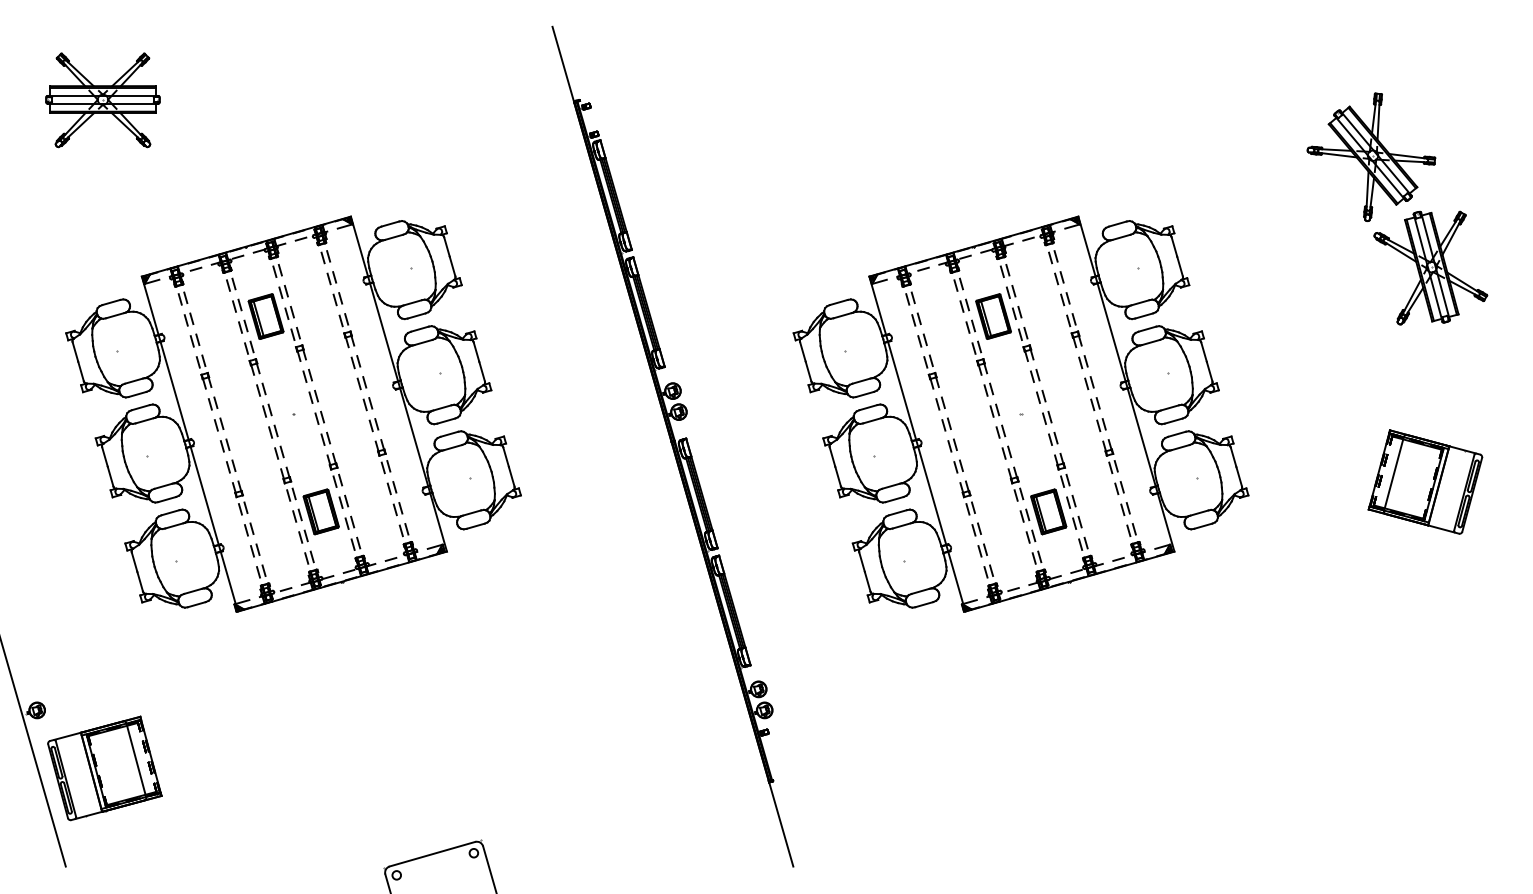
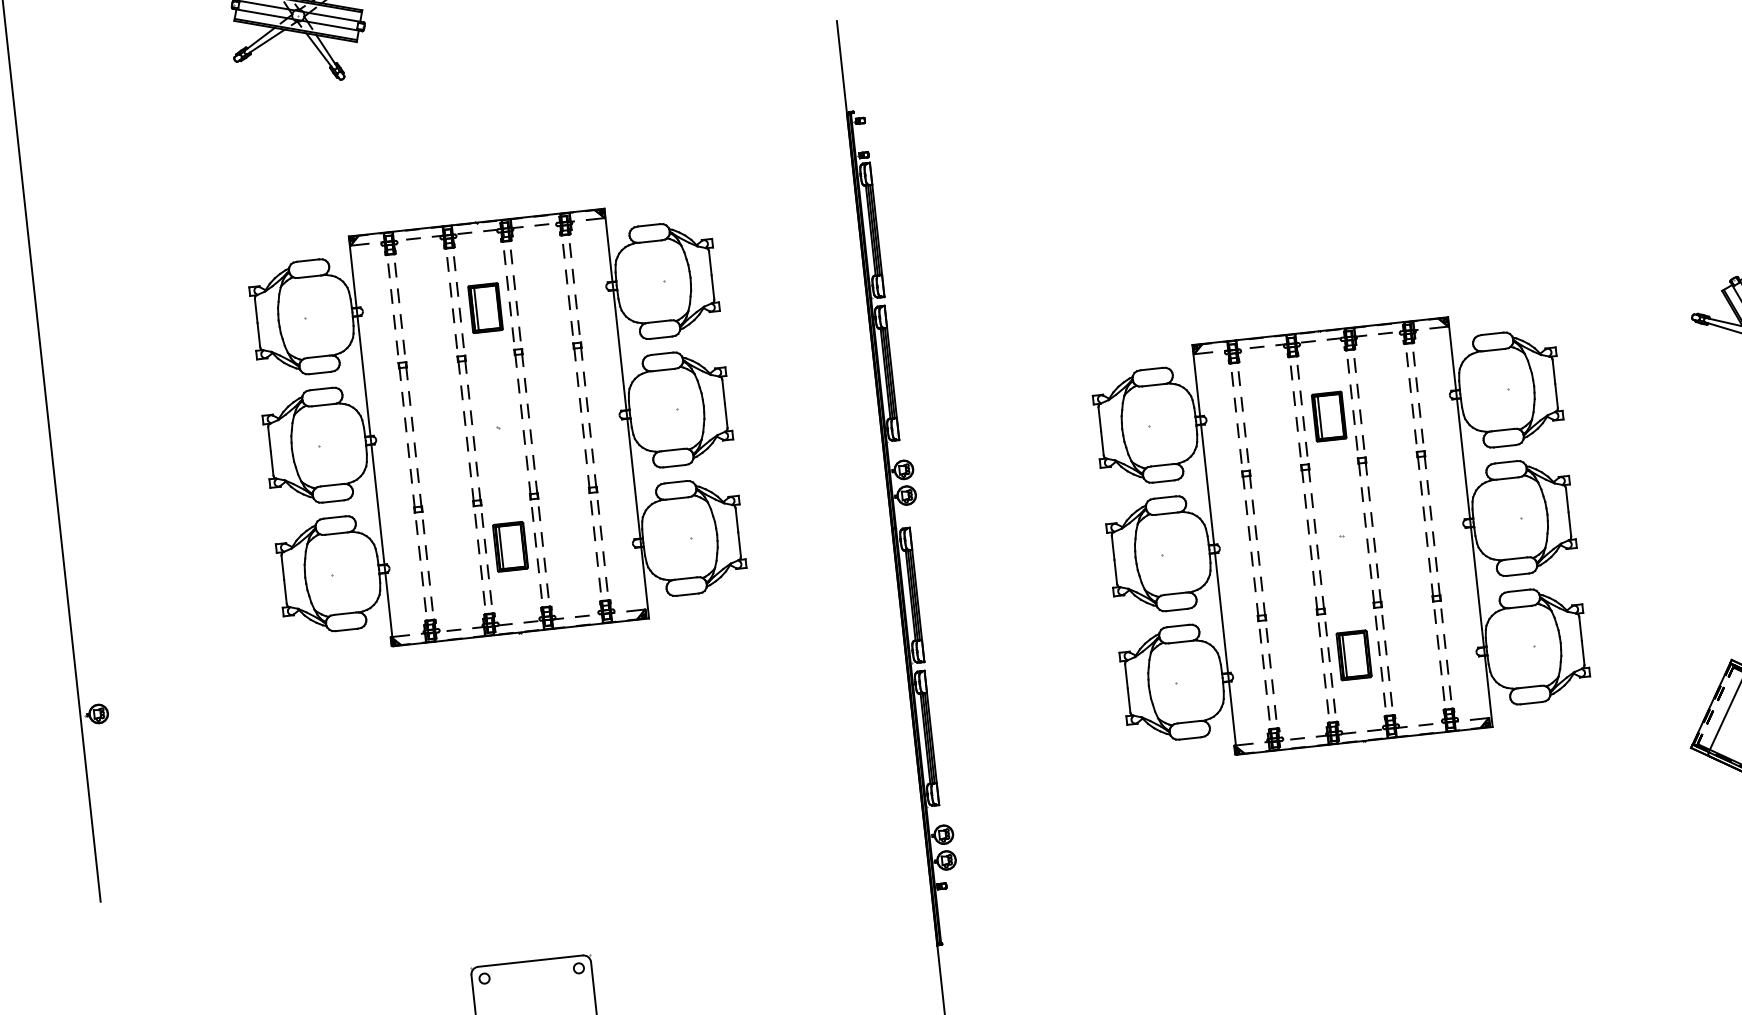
part: (293, 413) -> (498, 426), moved
part: (1020, 413) -> (1341, 535), moved
part: (104, 768) -> (165, 795), removed

